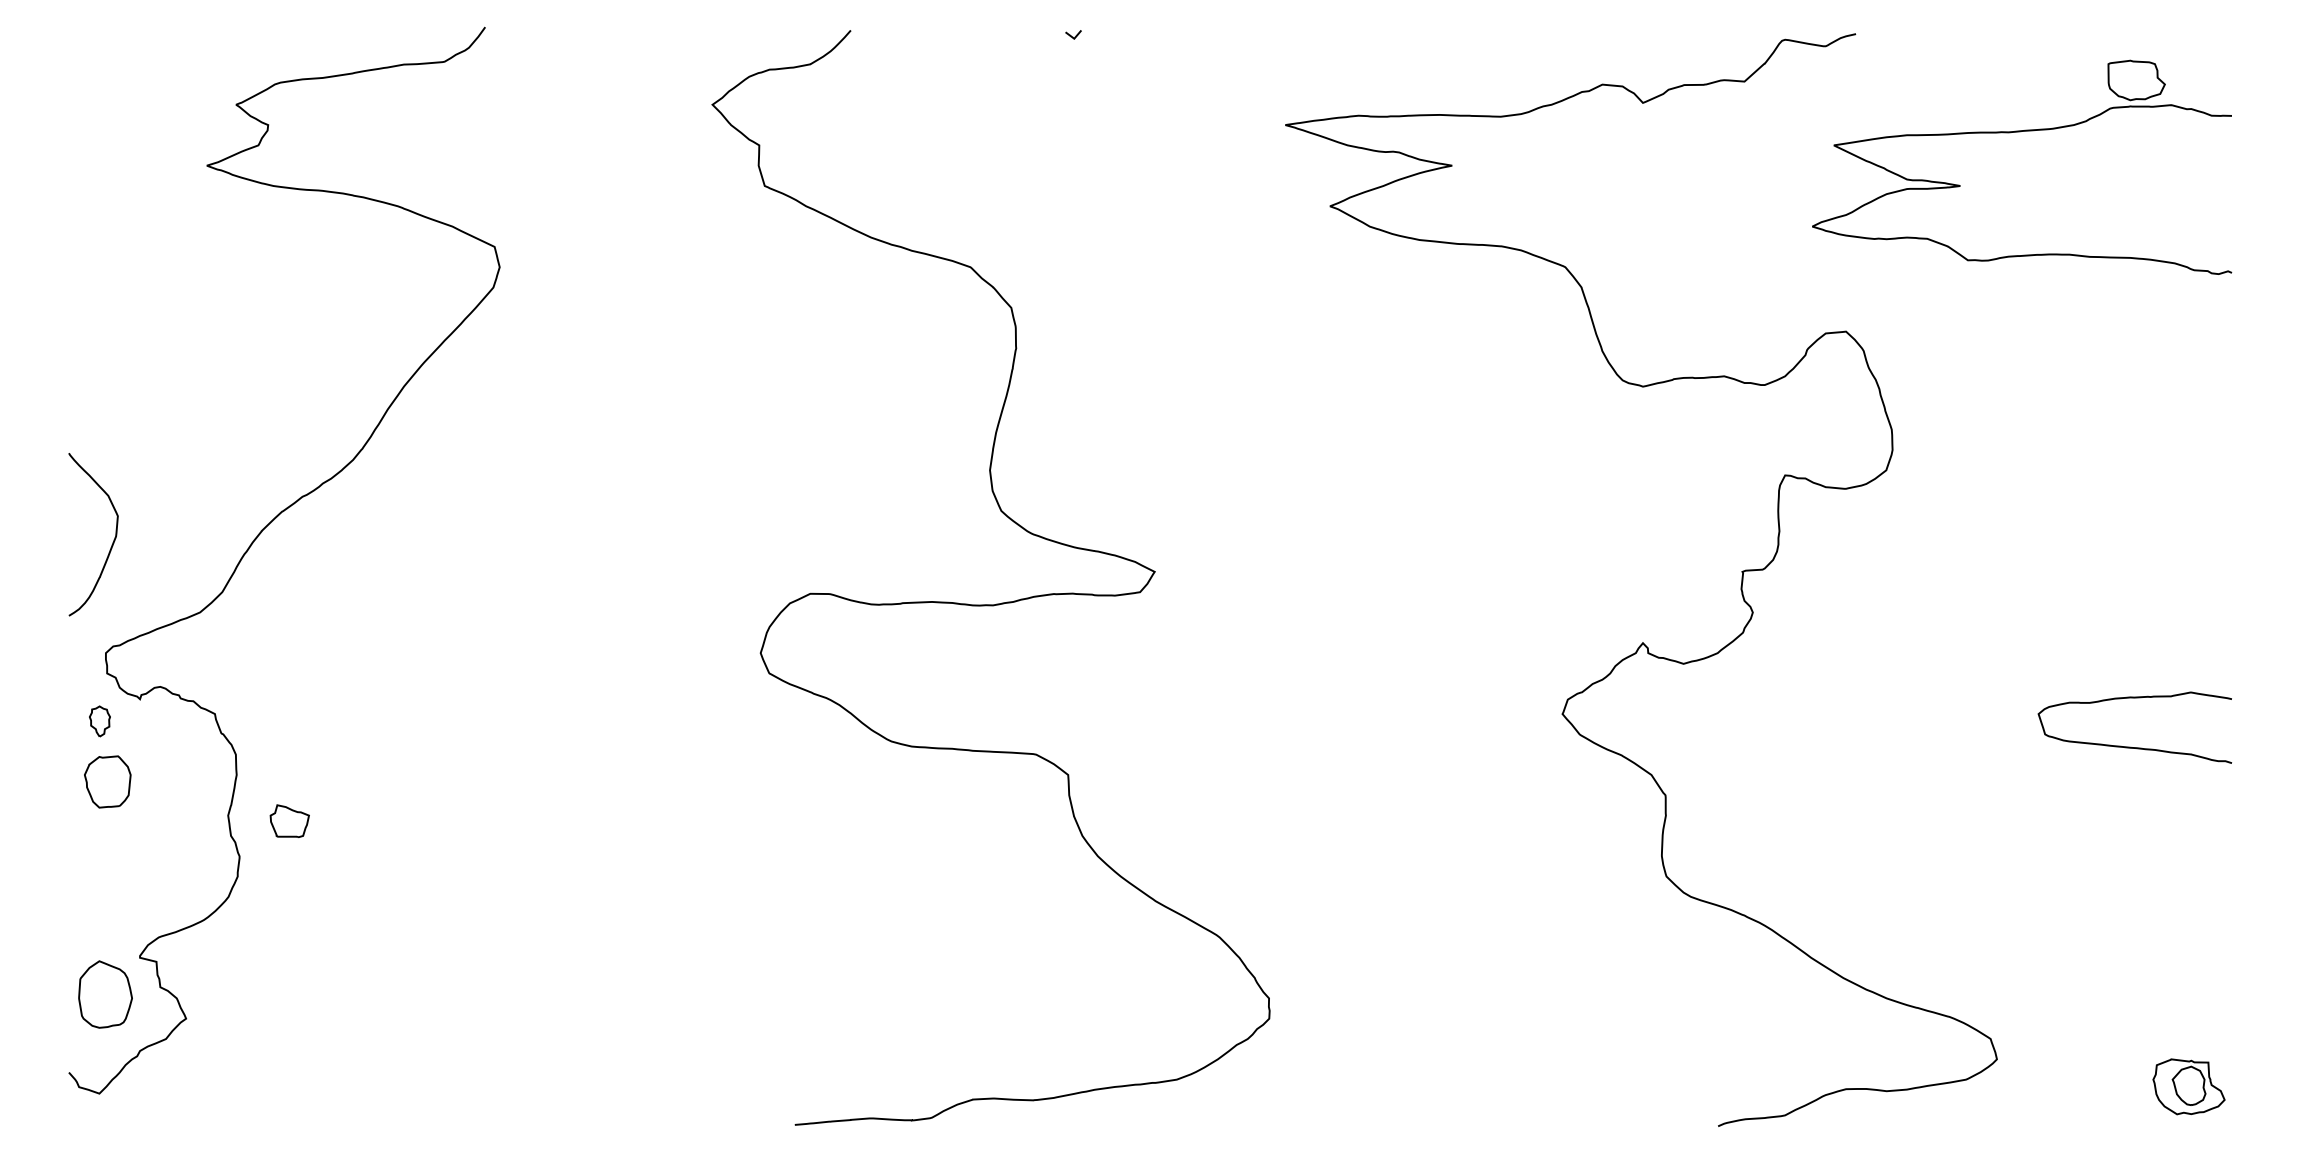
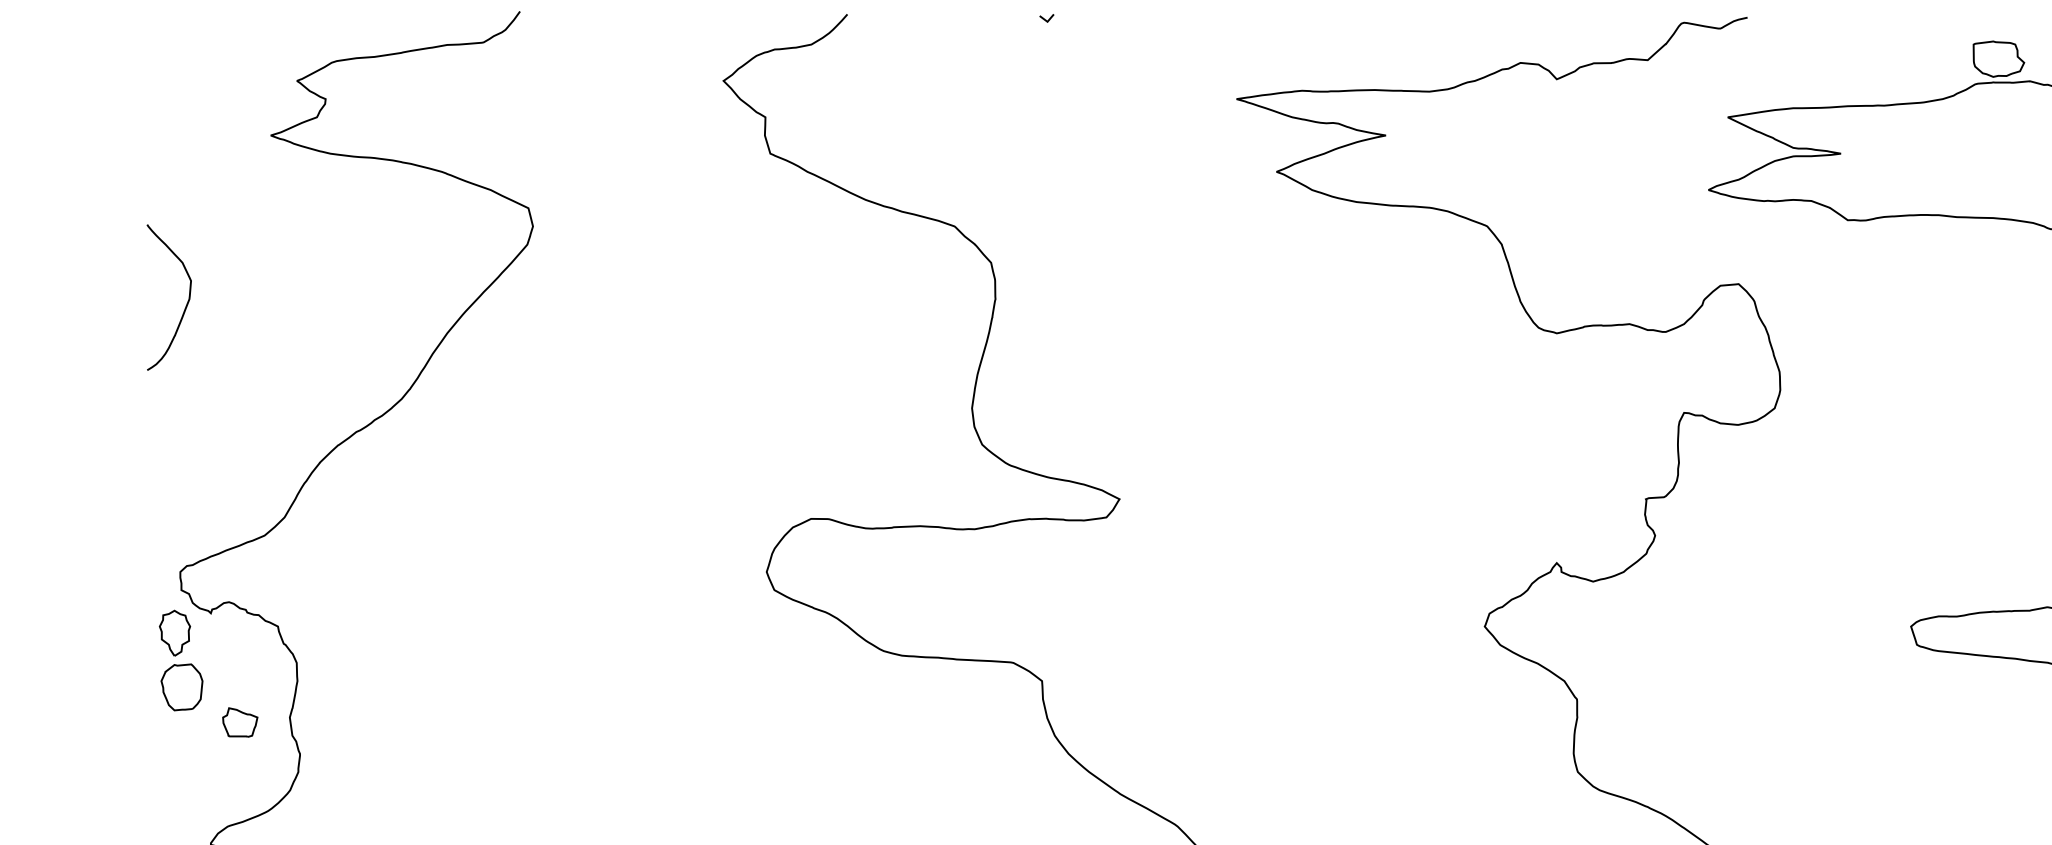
curve: (111, 544) -> (185, 306), moved
part: (99, 721) -> (174, 633), size x1.67
part: (289, 820) -> (239, 721), moved

